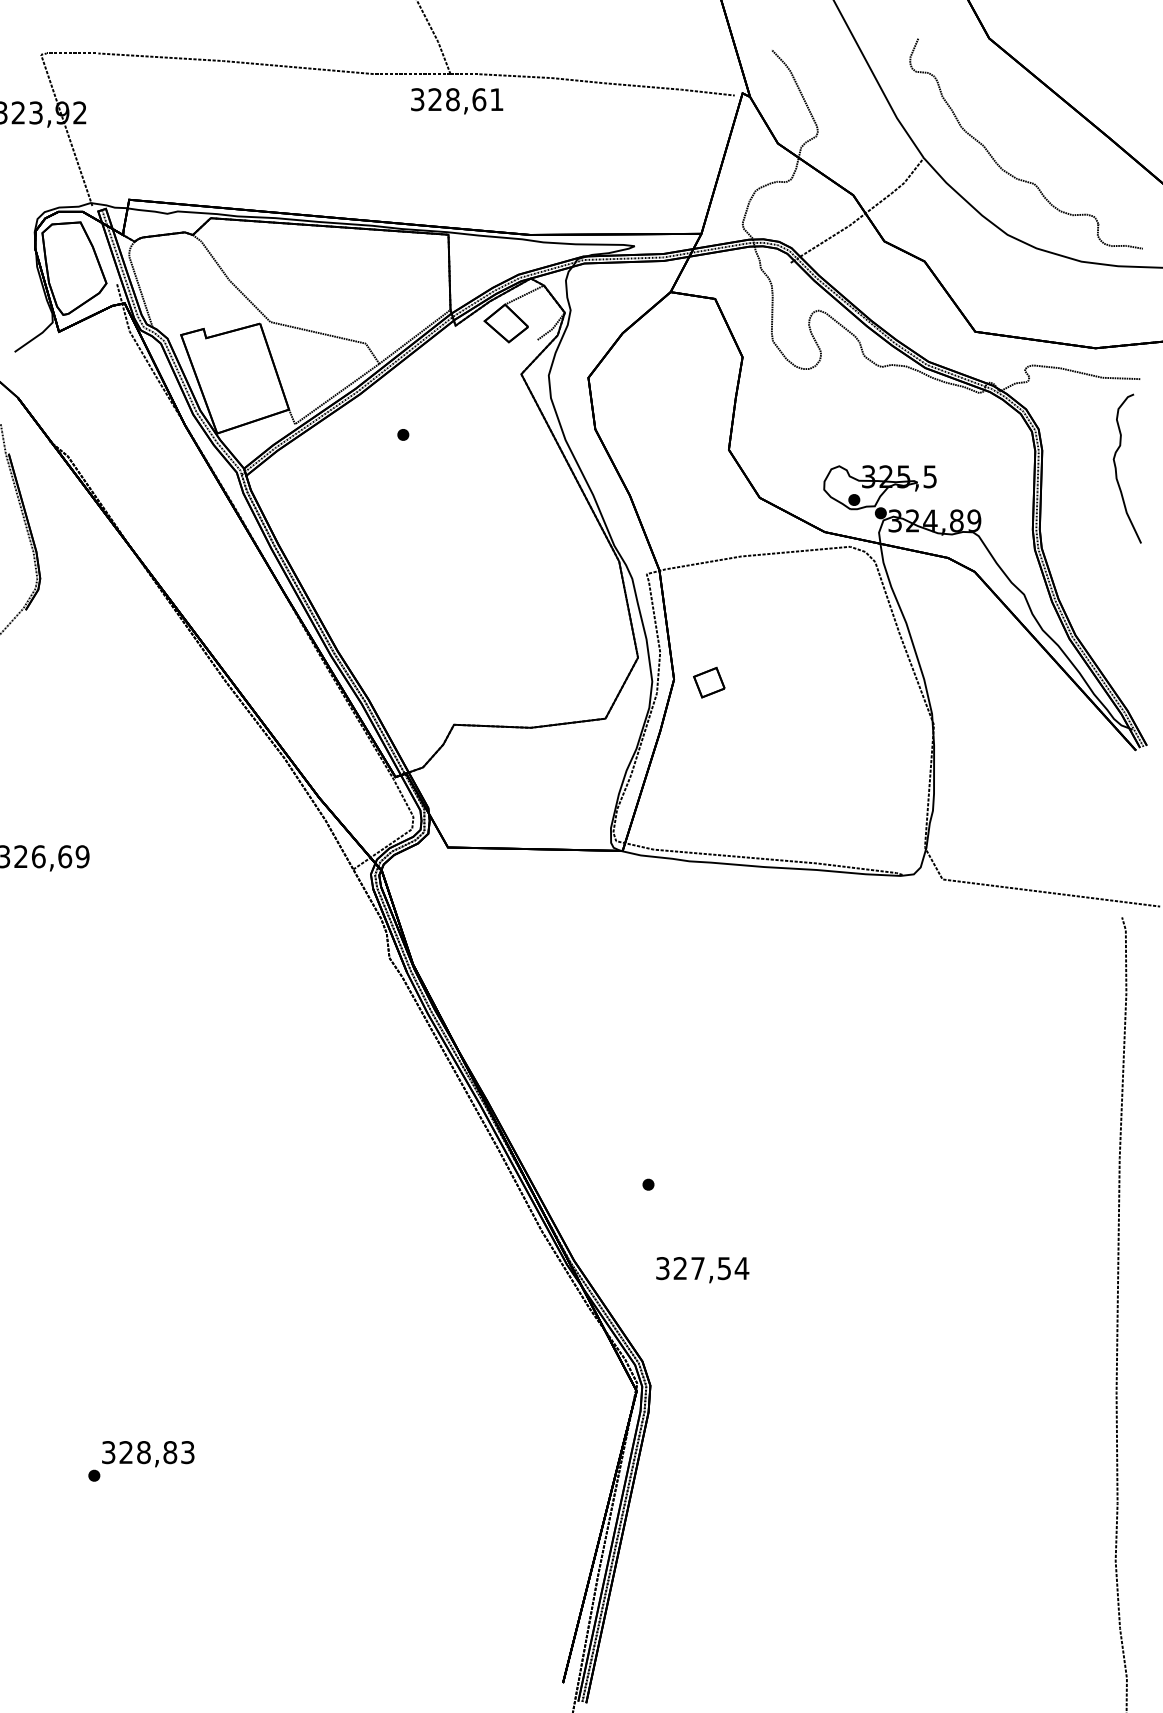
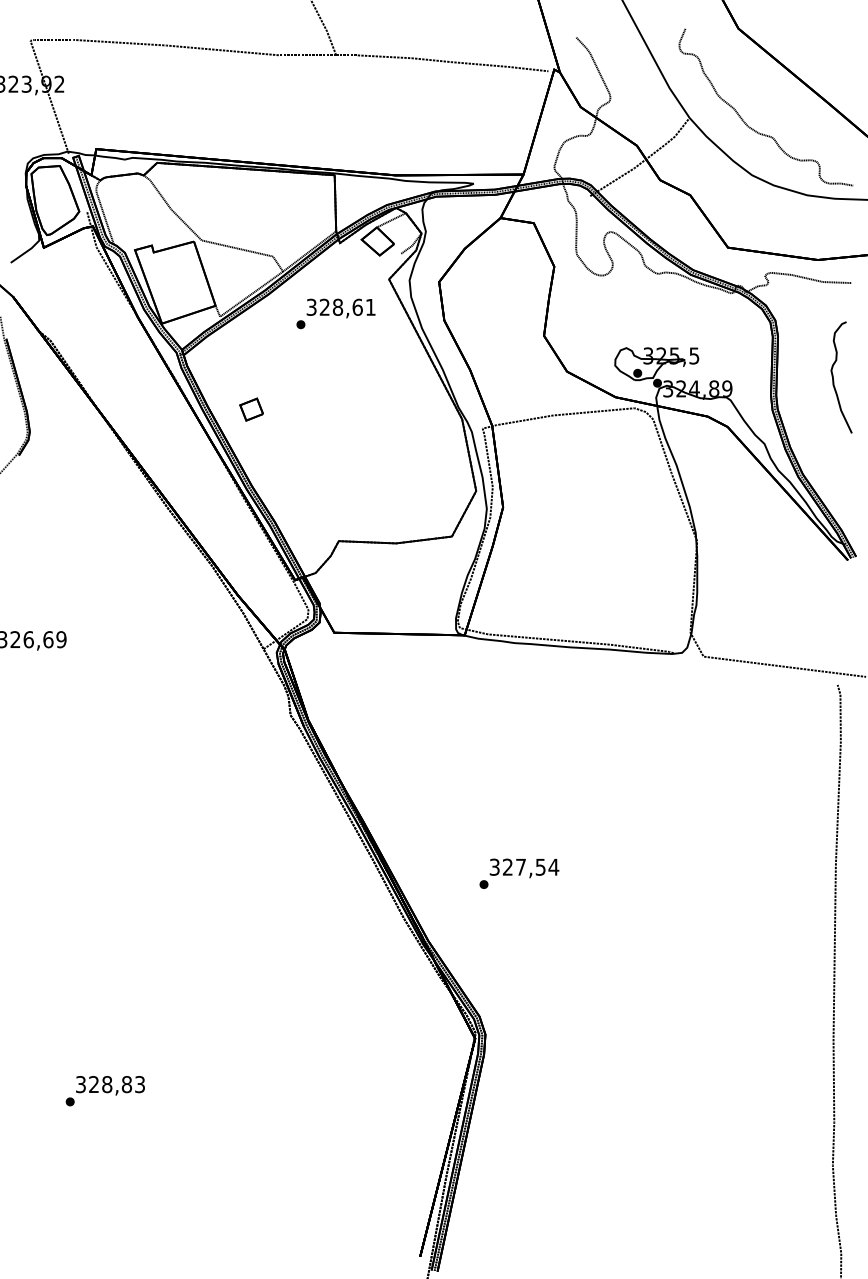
text: (457, 101) -> (341, 308), moved
curve: (1116, 468) -> (833, 377), moved
part: (709, 682) -> (251, 409), moved
text: (702, 1270) -> (524, 868), moved

